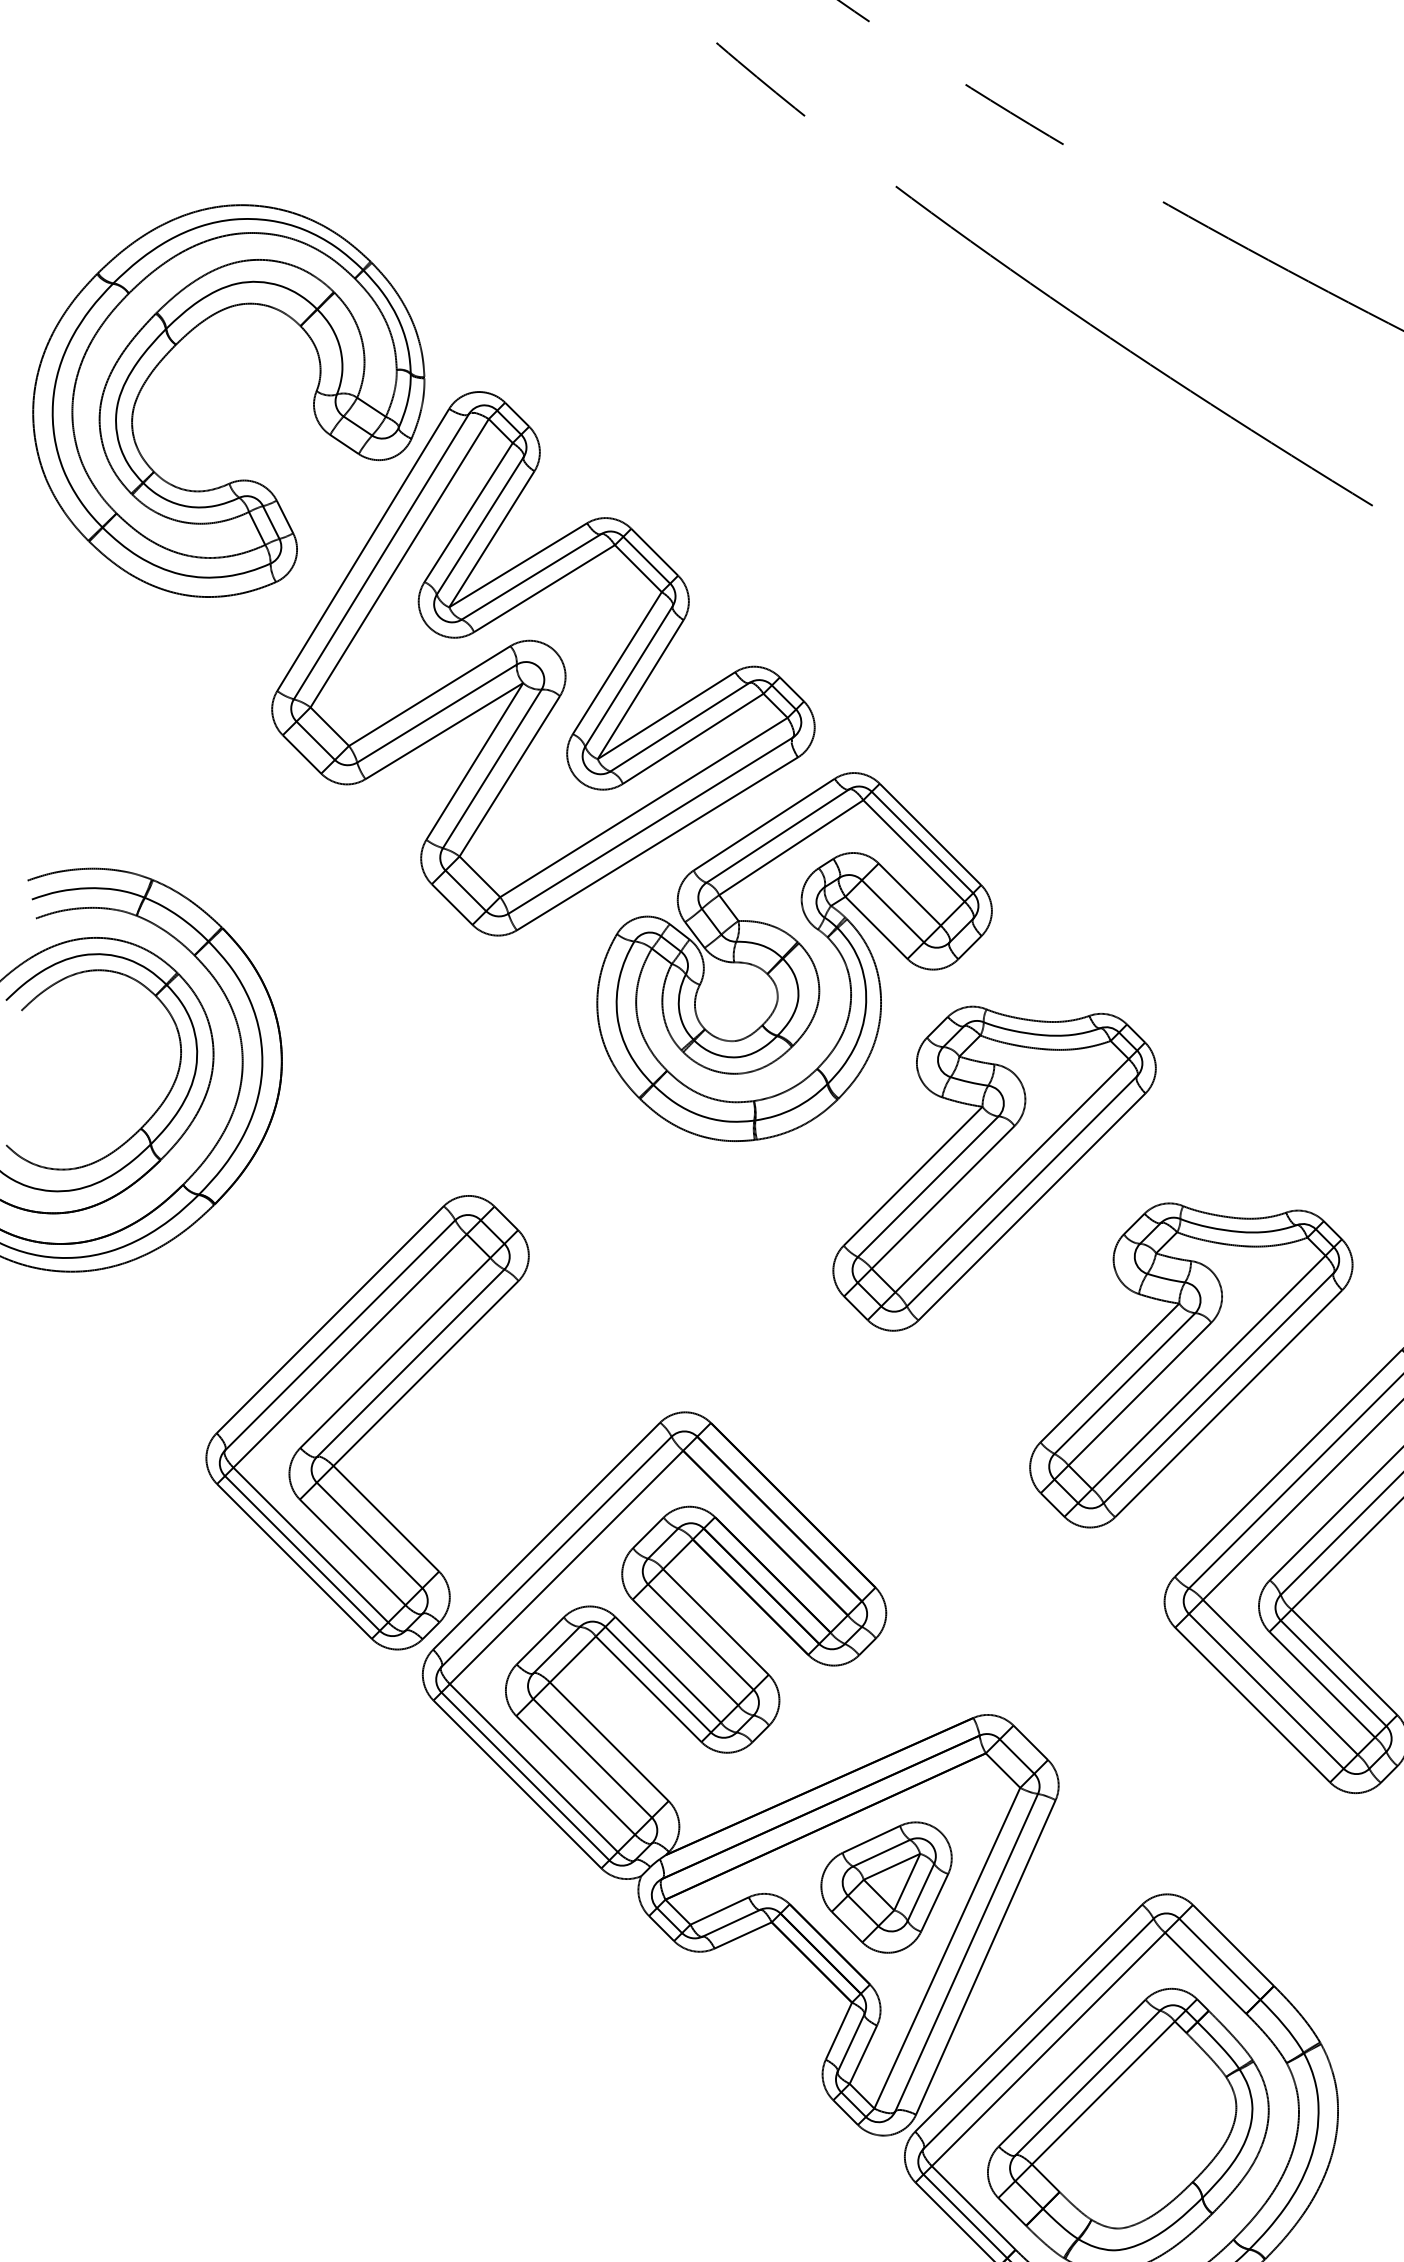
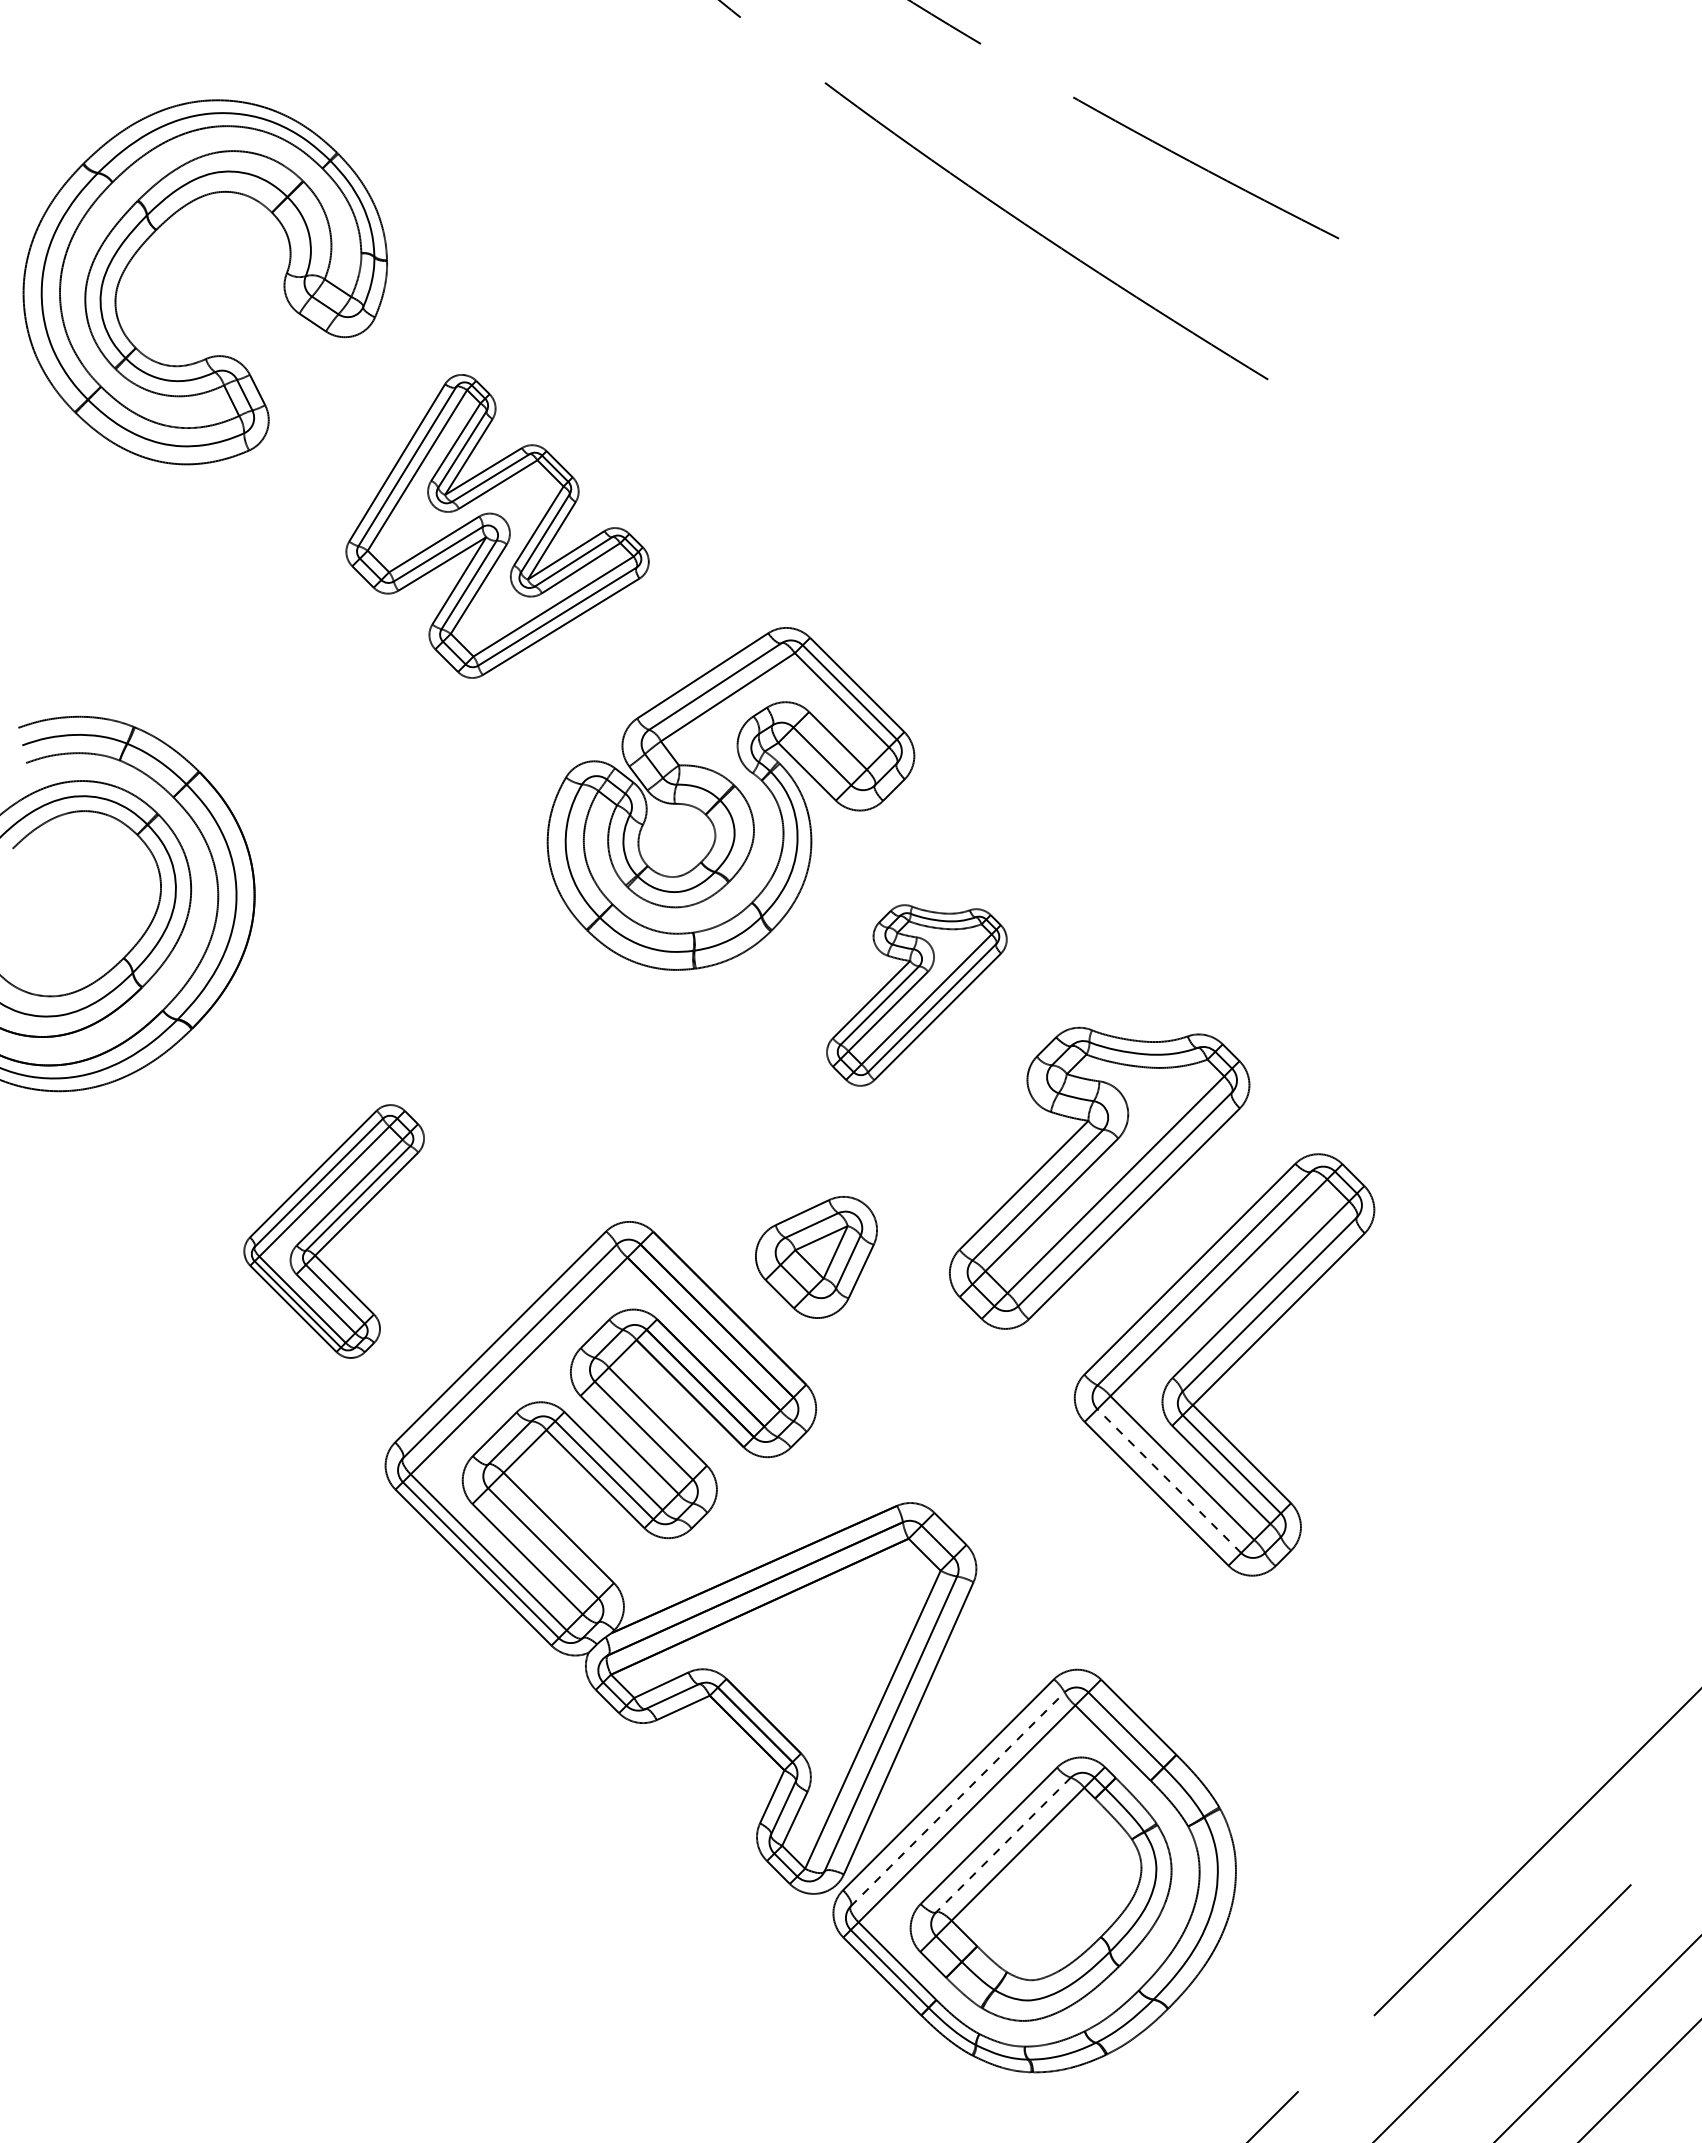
part: (543, 663) -> (497, 526), size x0.6
part: (994, 1168) -> (916, 995), size x0.6
part: (366, 1422) -> (333, 1231), size x0.6
line: (1266, 1691) -> (1169, 1481), solid -> dashed
part: (886, 1887) -> (816, 1257), moved
line: (1039, 2034) -> (958, 1799), solid -> dashed
line: (1087, 2083) -> (1003, 1845), solid -> dashed

